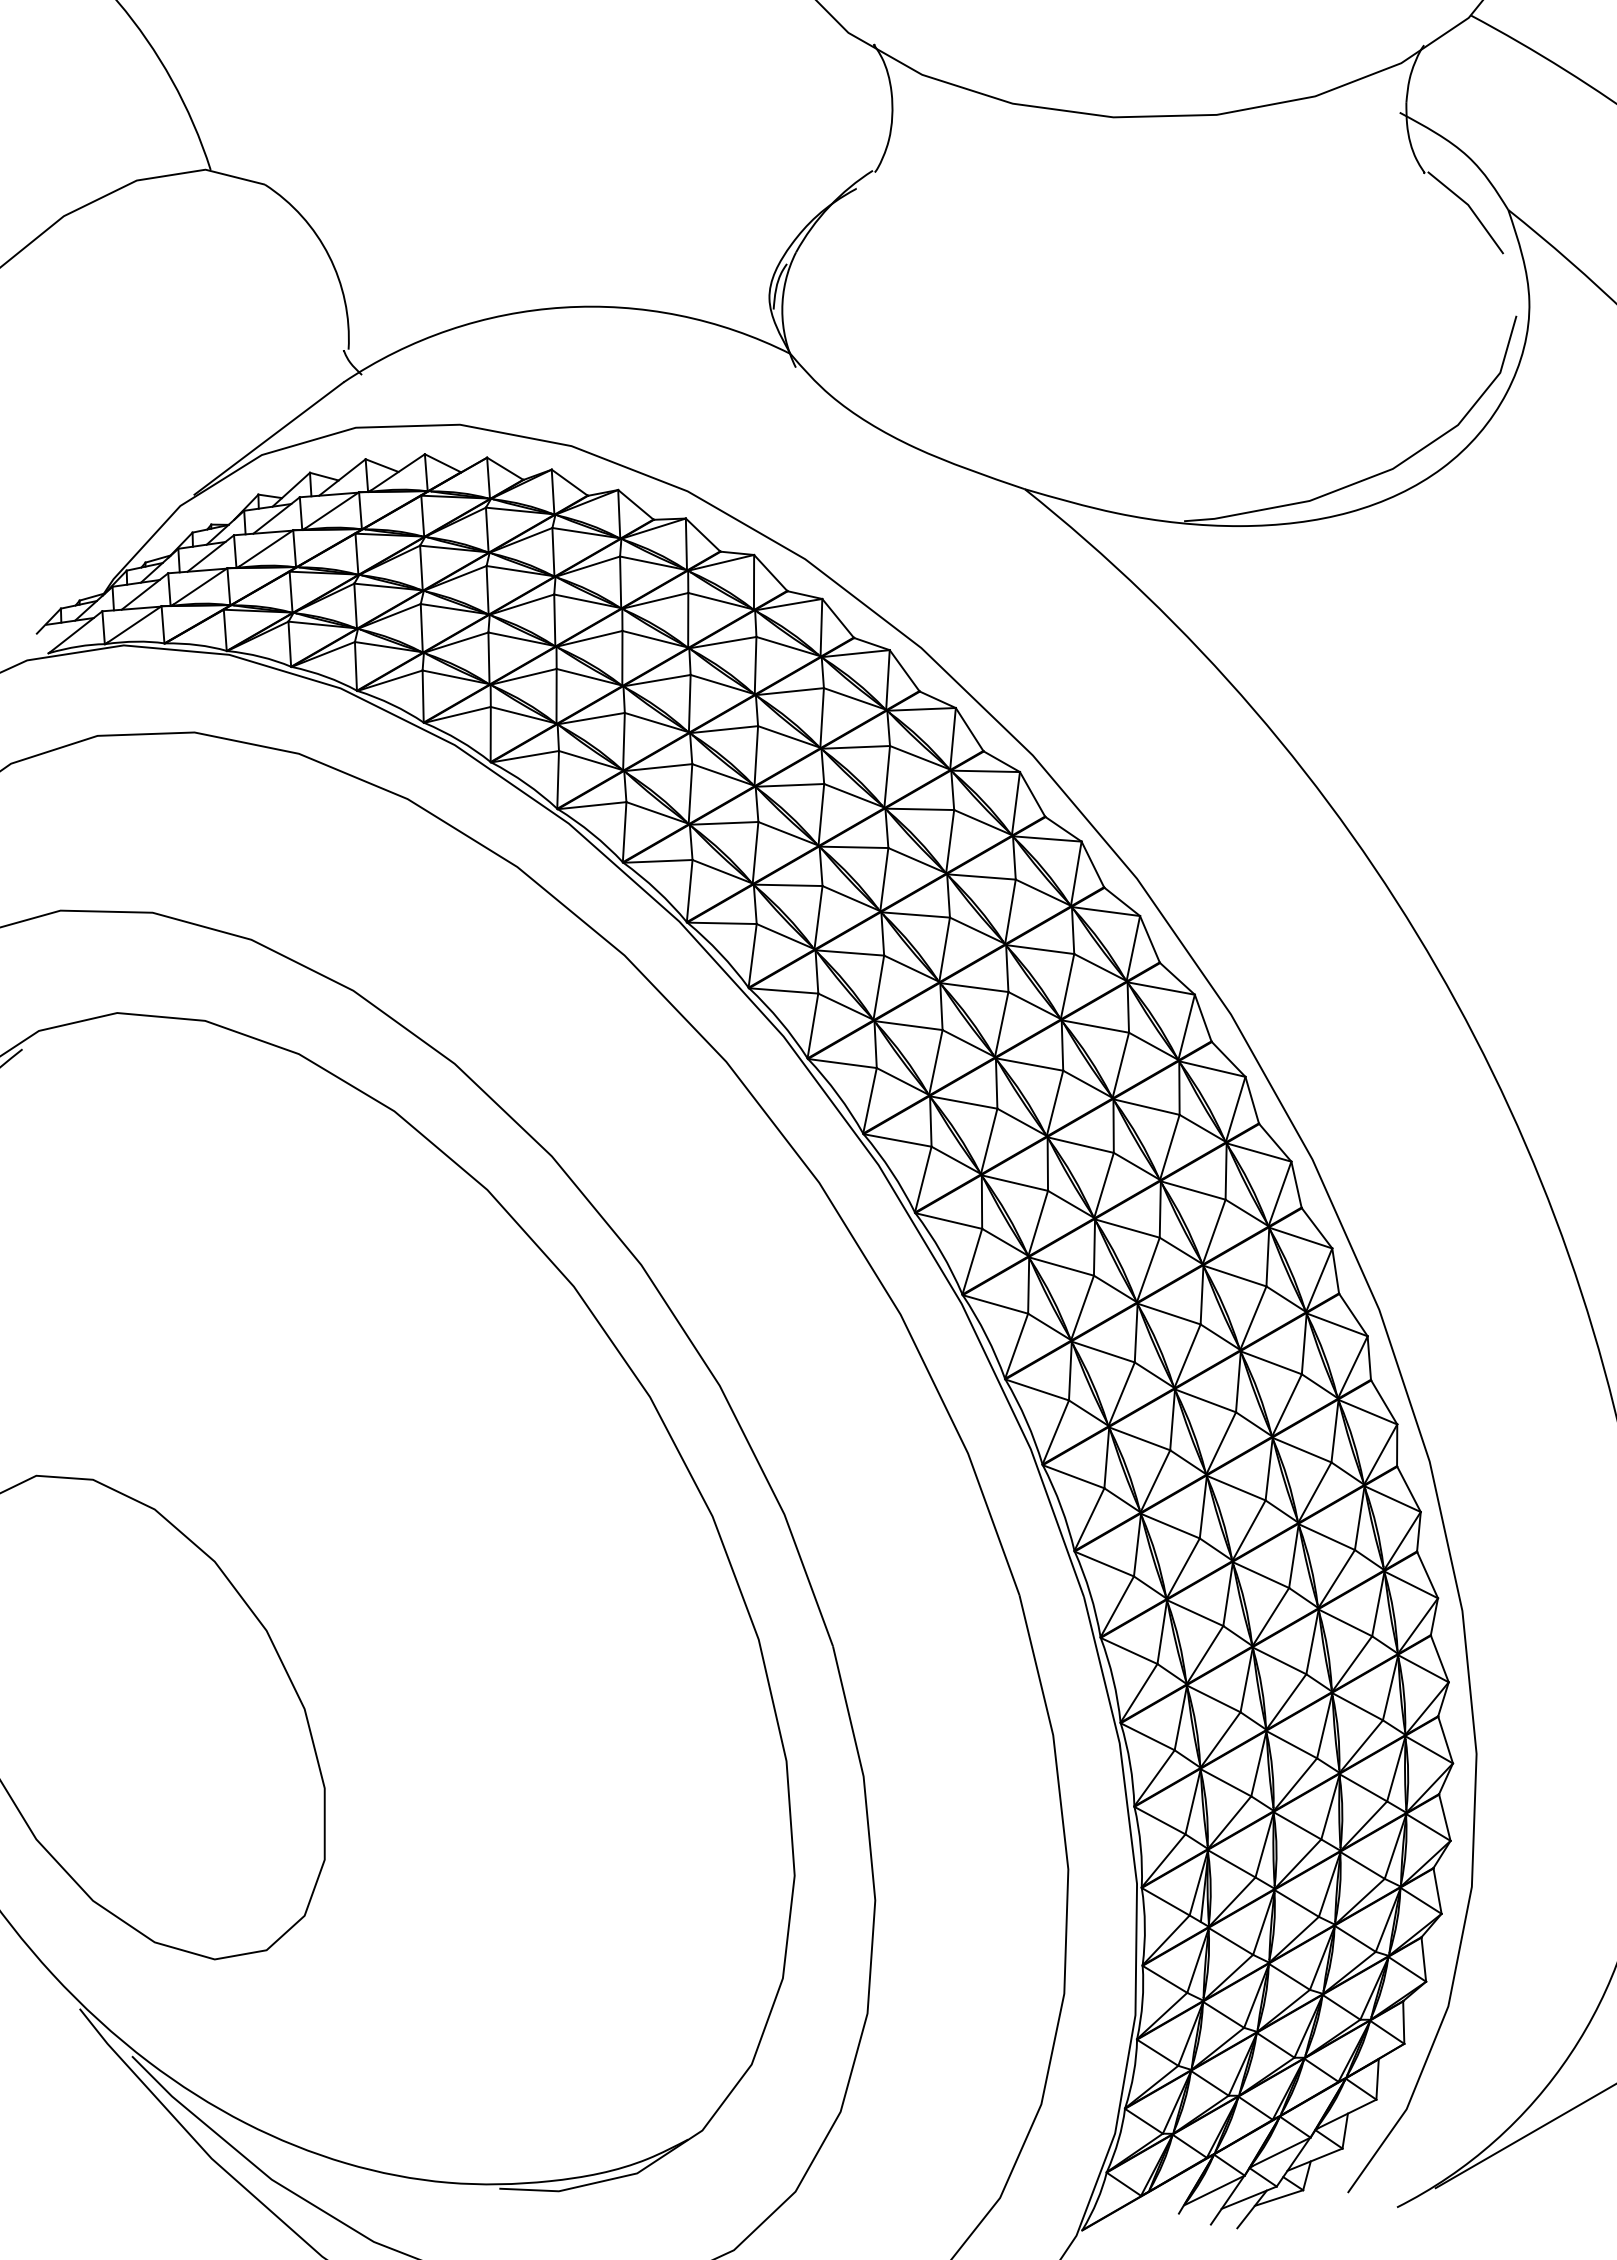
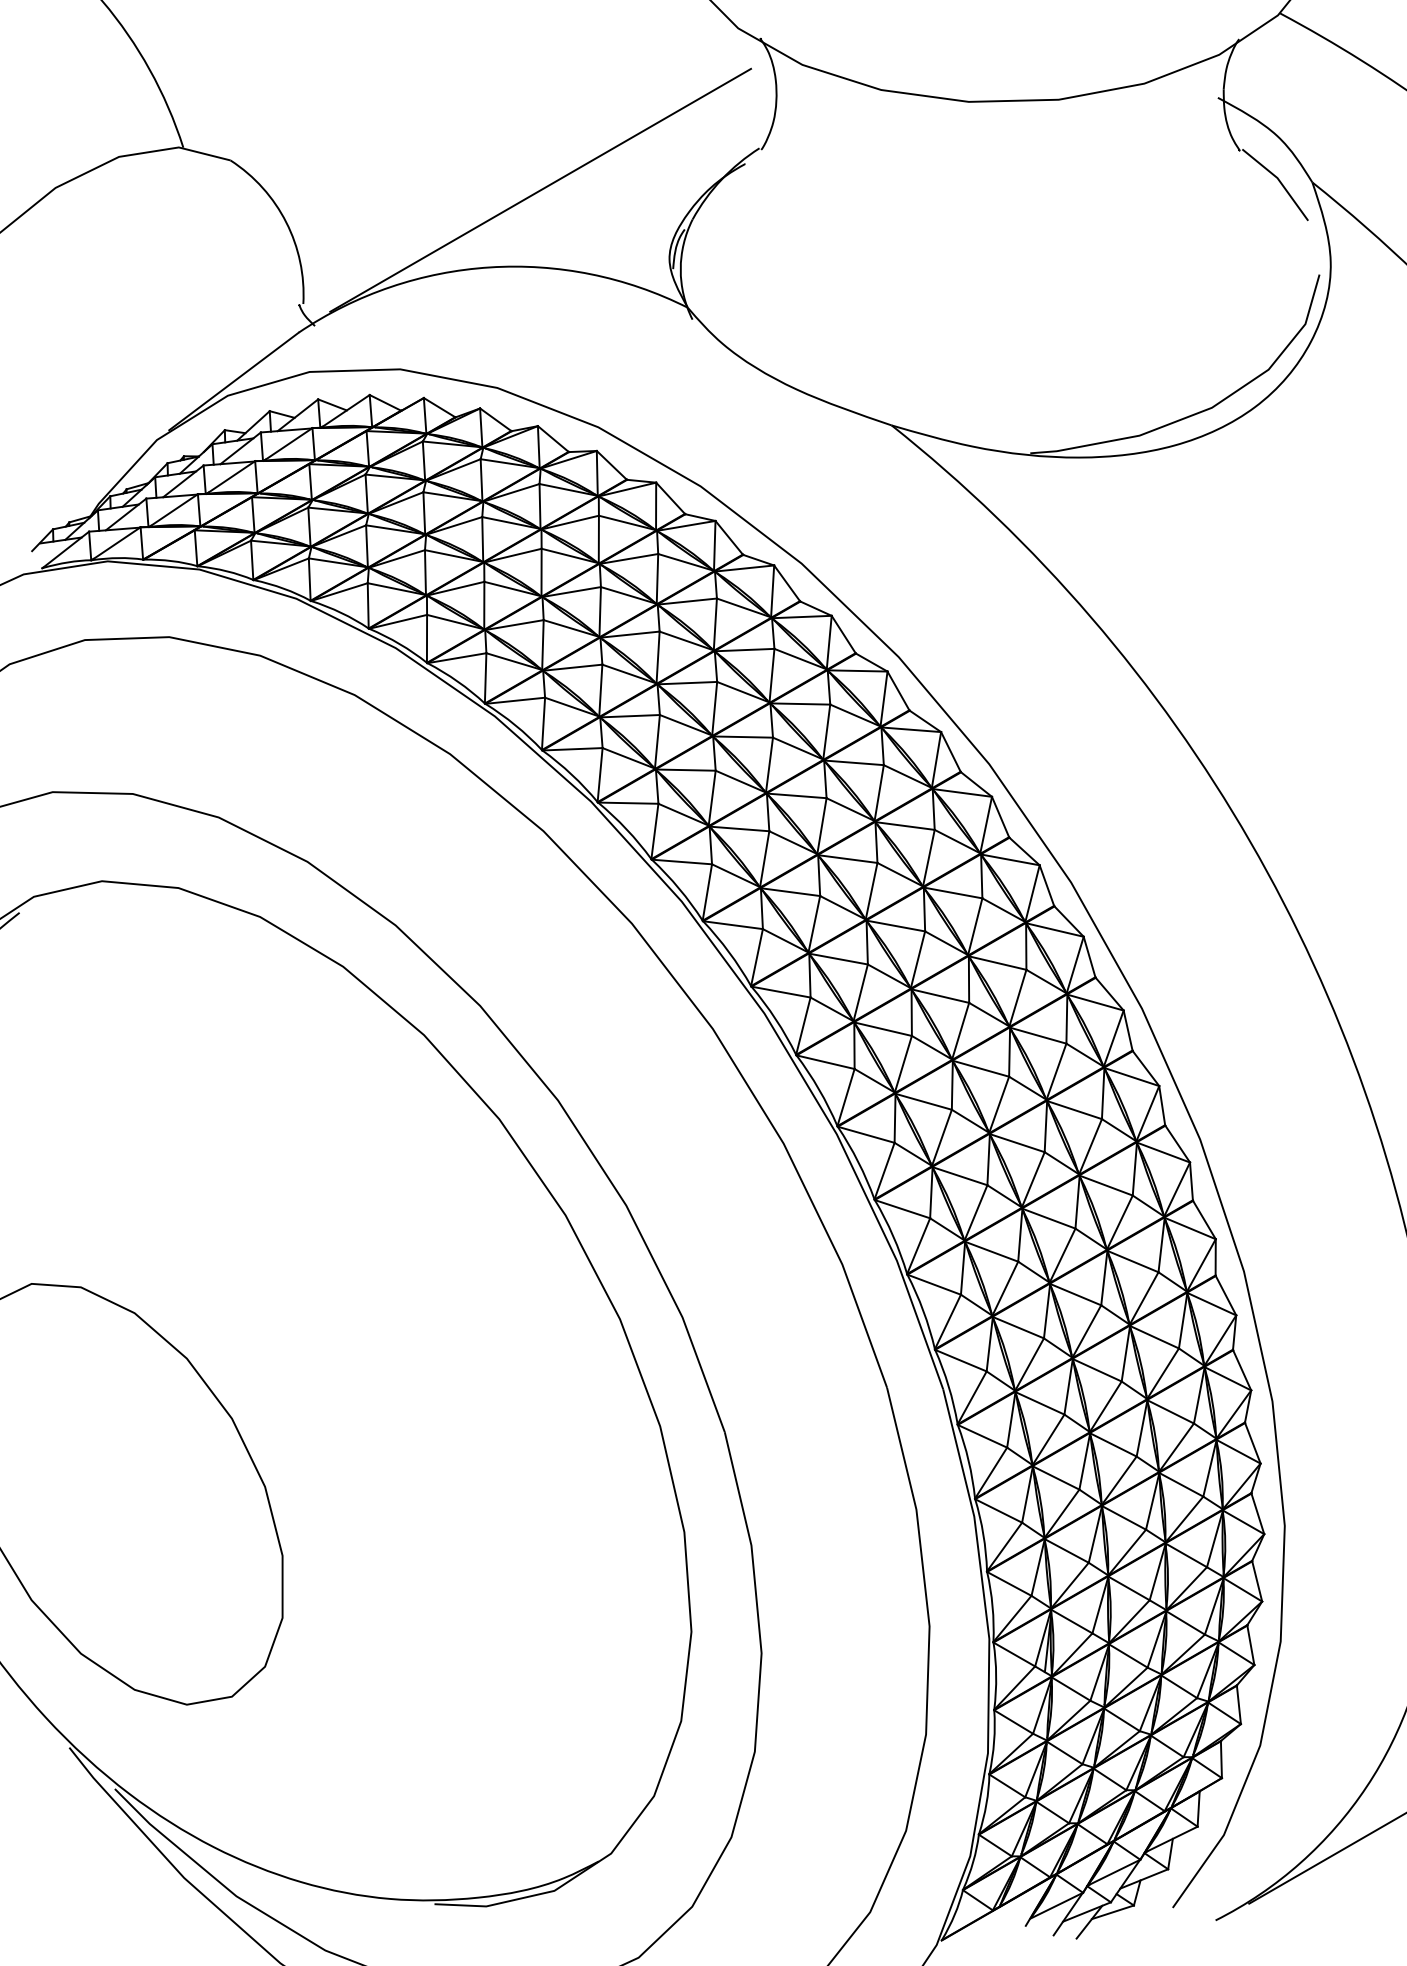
line: (621, 218) -> (540, 189), added

